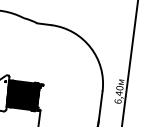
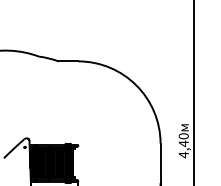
text: (117, 101) -> (183, 154), 6,40 -> 4,40

